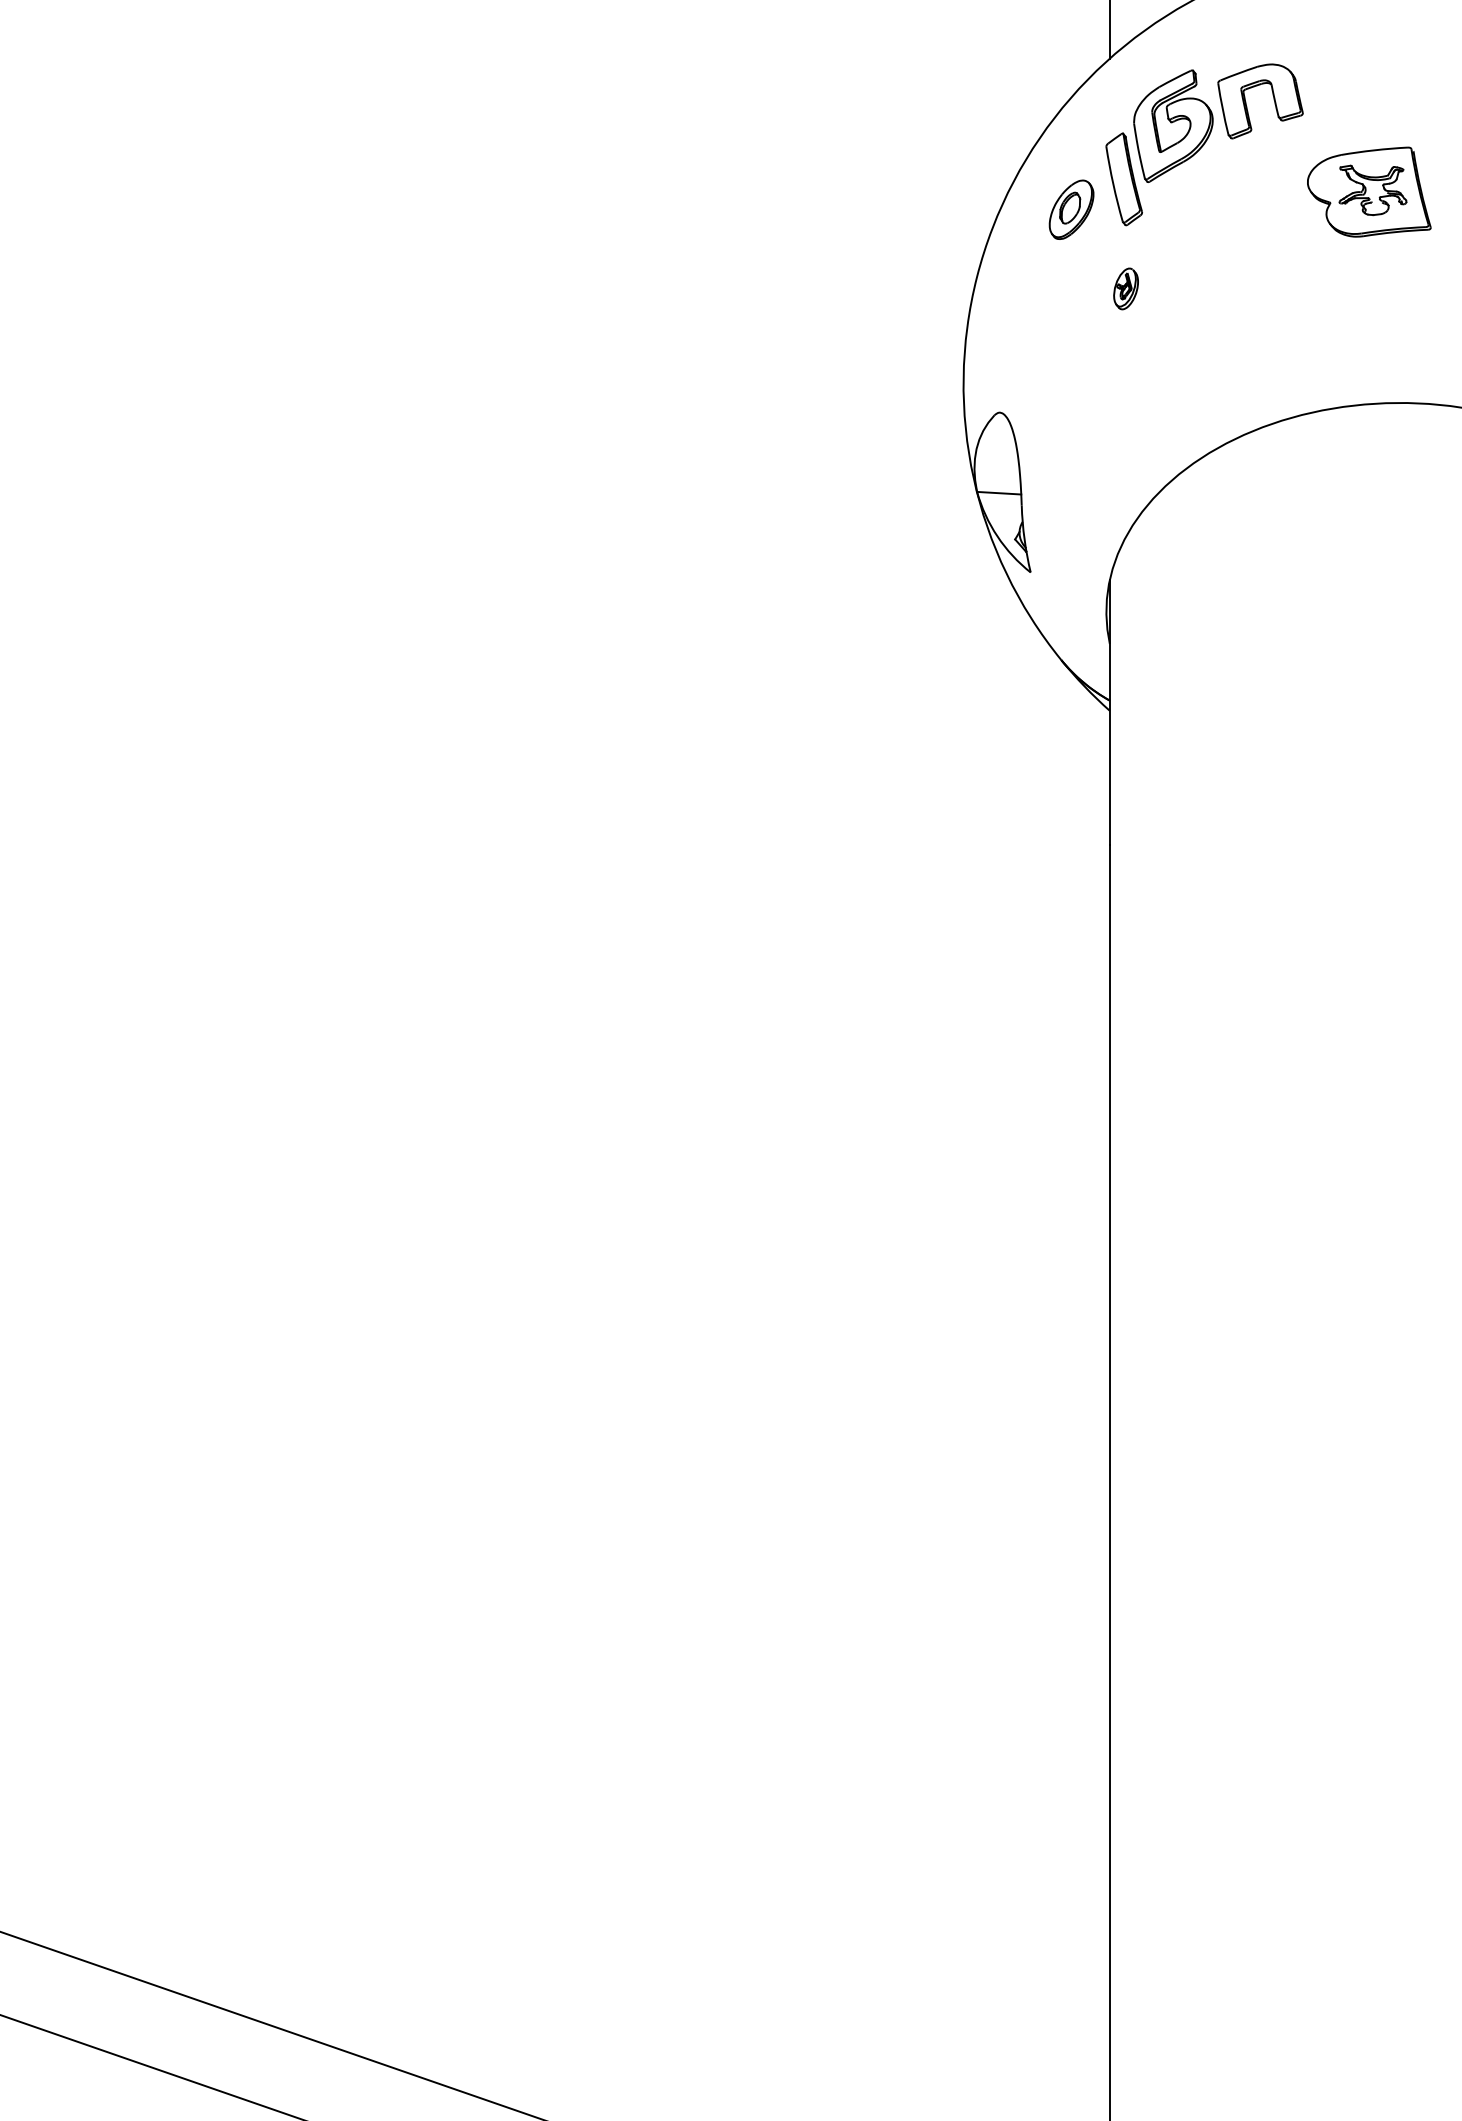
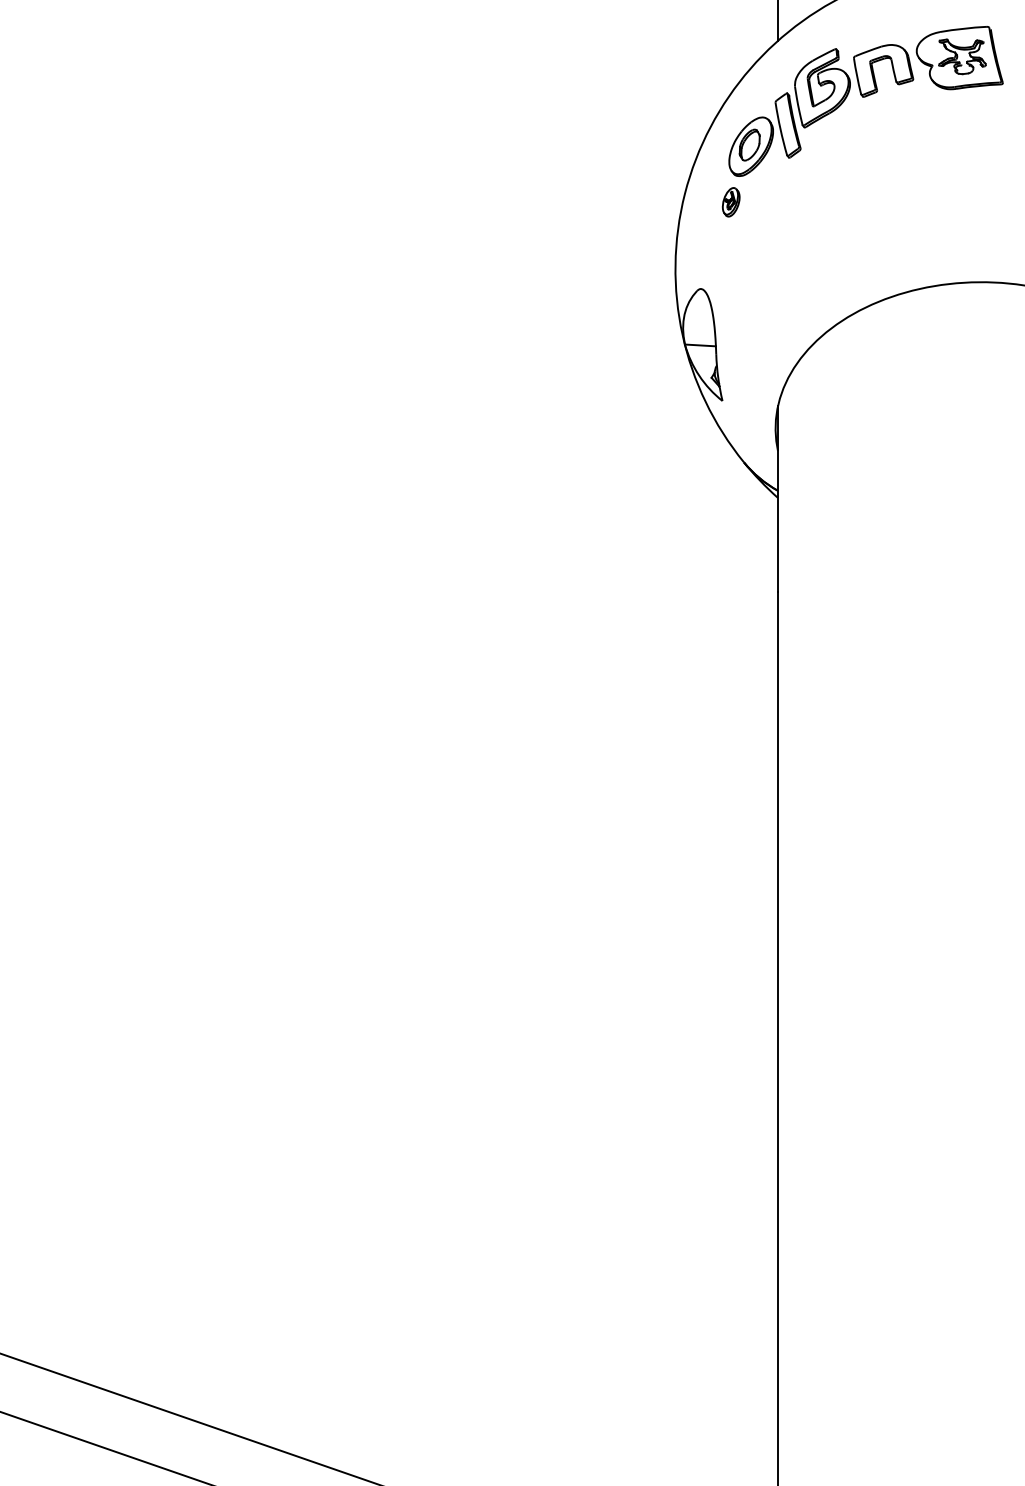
part: (1369, 191) -> (959, 57), moved
part: (1071, 209) -> (751, 146), size x1.43
part: (1125, 288) -> (730, 201), moved

